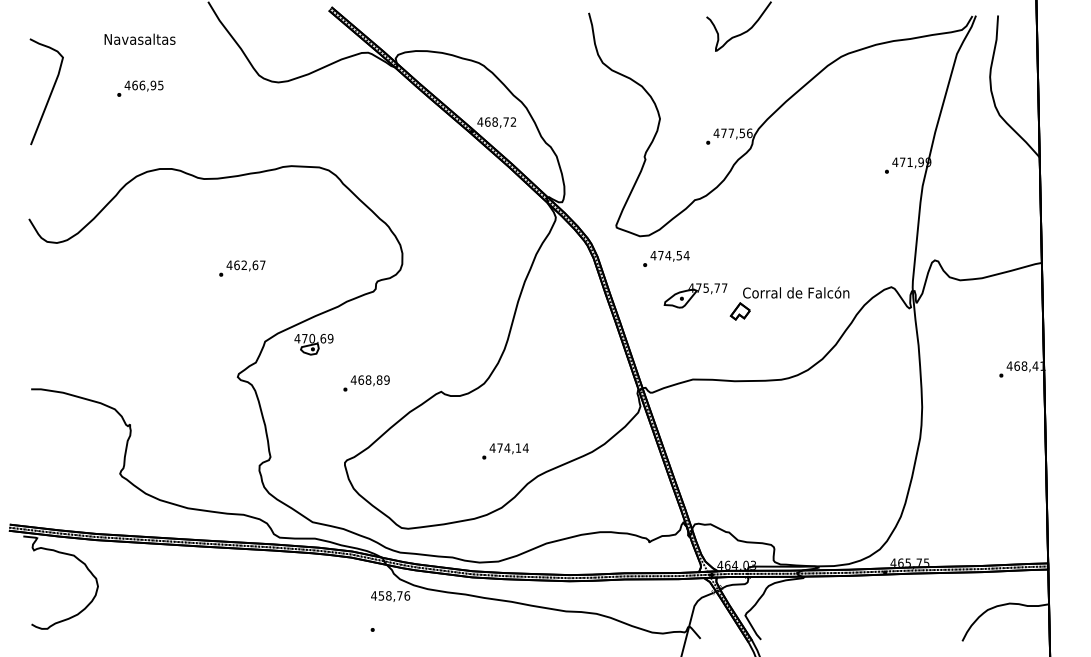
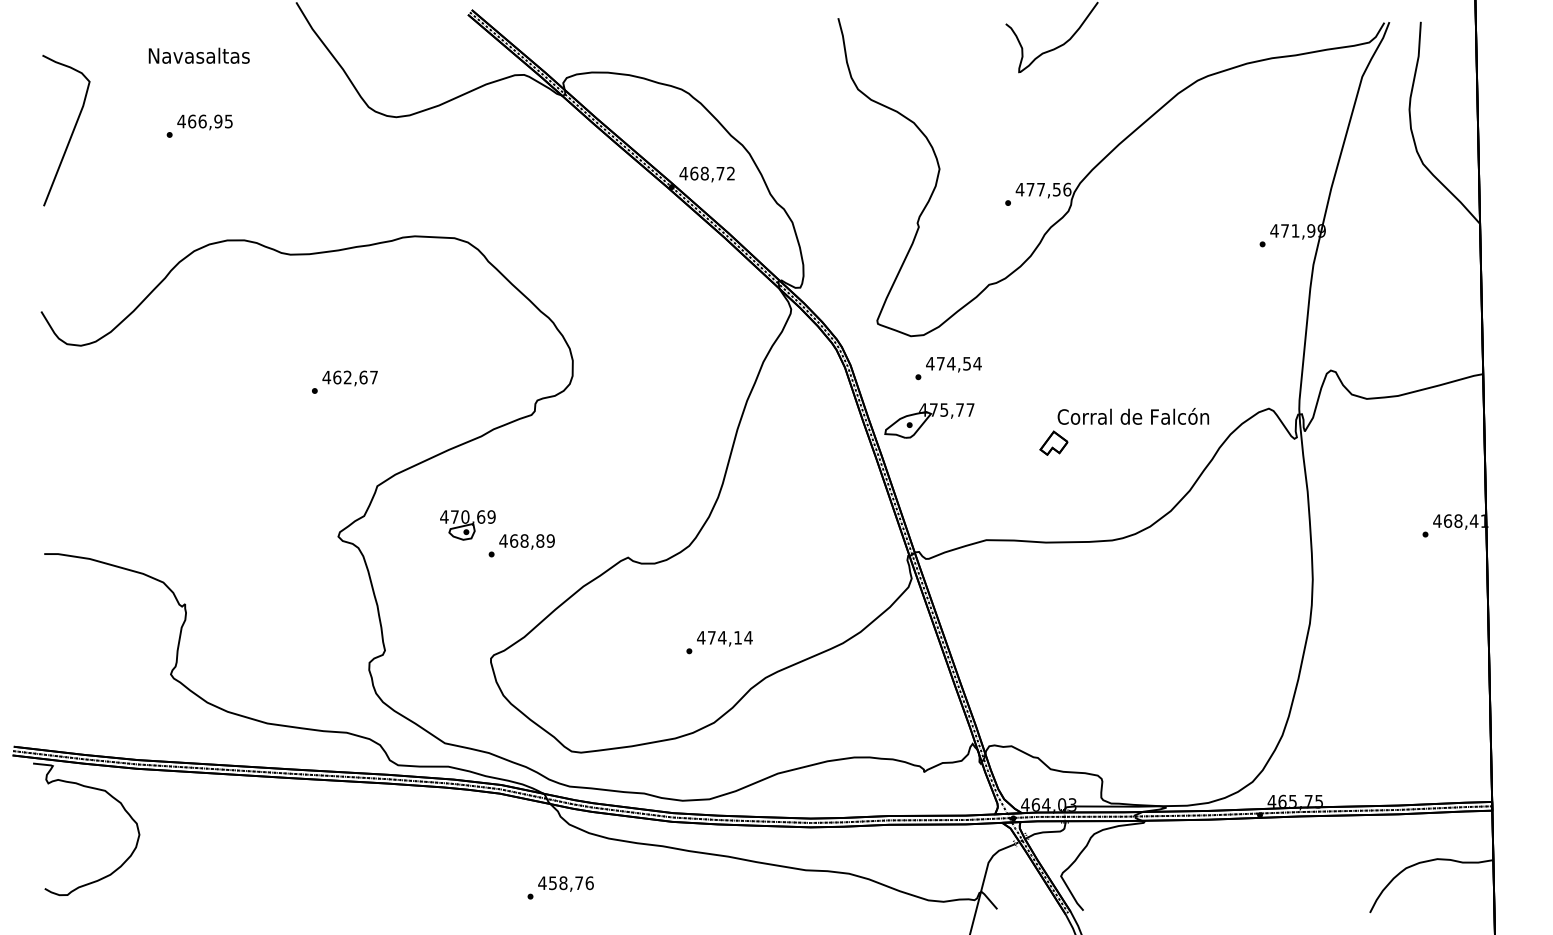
part: (695, 295) -> (929, 420), moved
part: (313, 344) -> (467, 525), moved
text: (390, 596) -> (565, 883), moved

